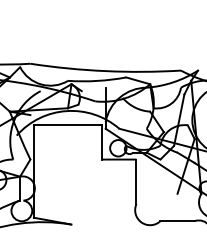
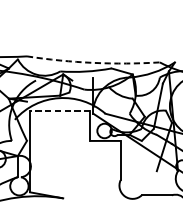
arc: (105, 71) -> (93, 63), solid -> dashed
line: (67, 125) -> (59, 110), solid -> dashed

